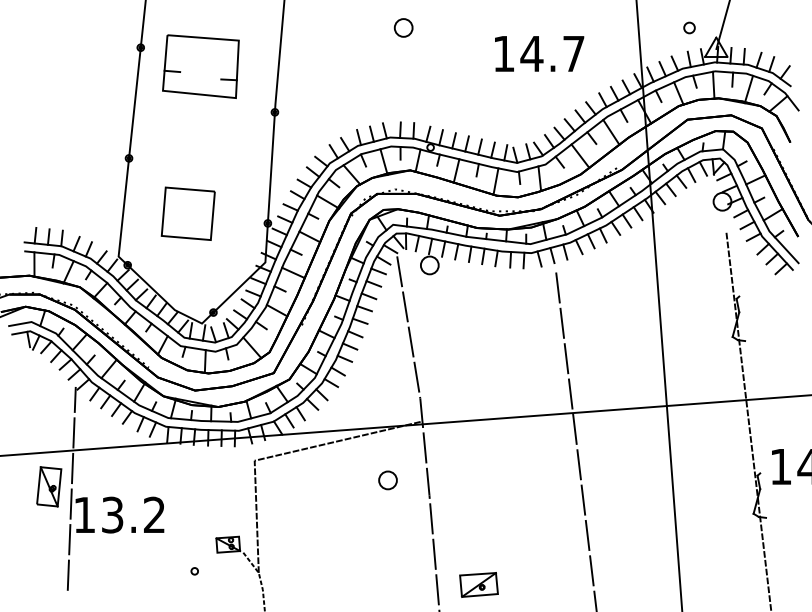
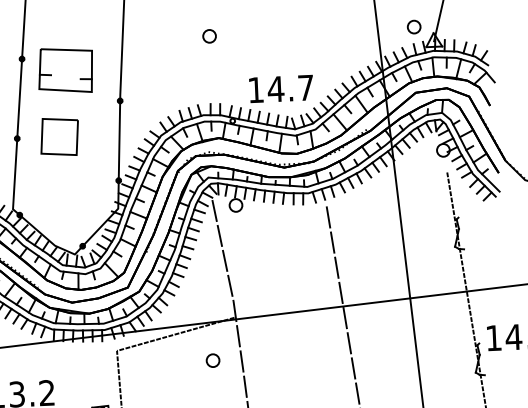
part: (689, 27) -> (414, 26), size x1.67
text: (539, 53) -> (281, 88), moved
part: (187, 213) -> (59, 136), moved

